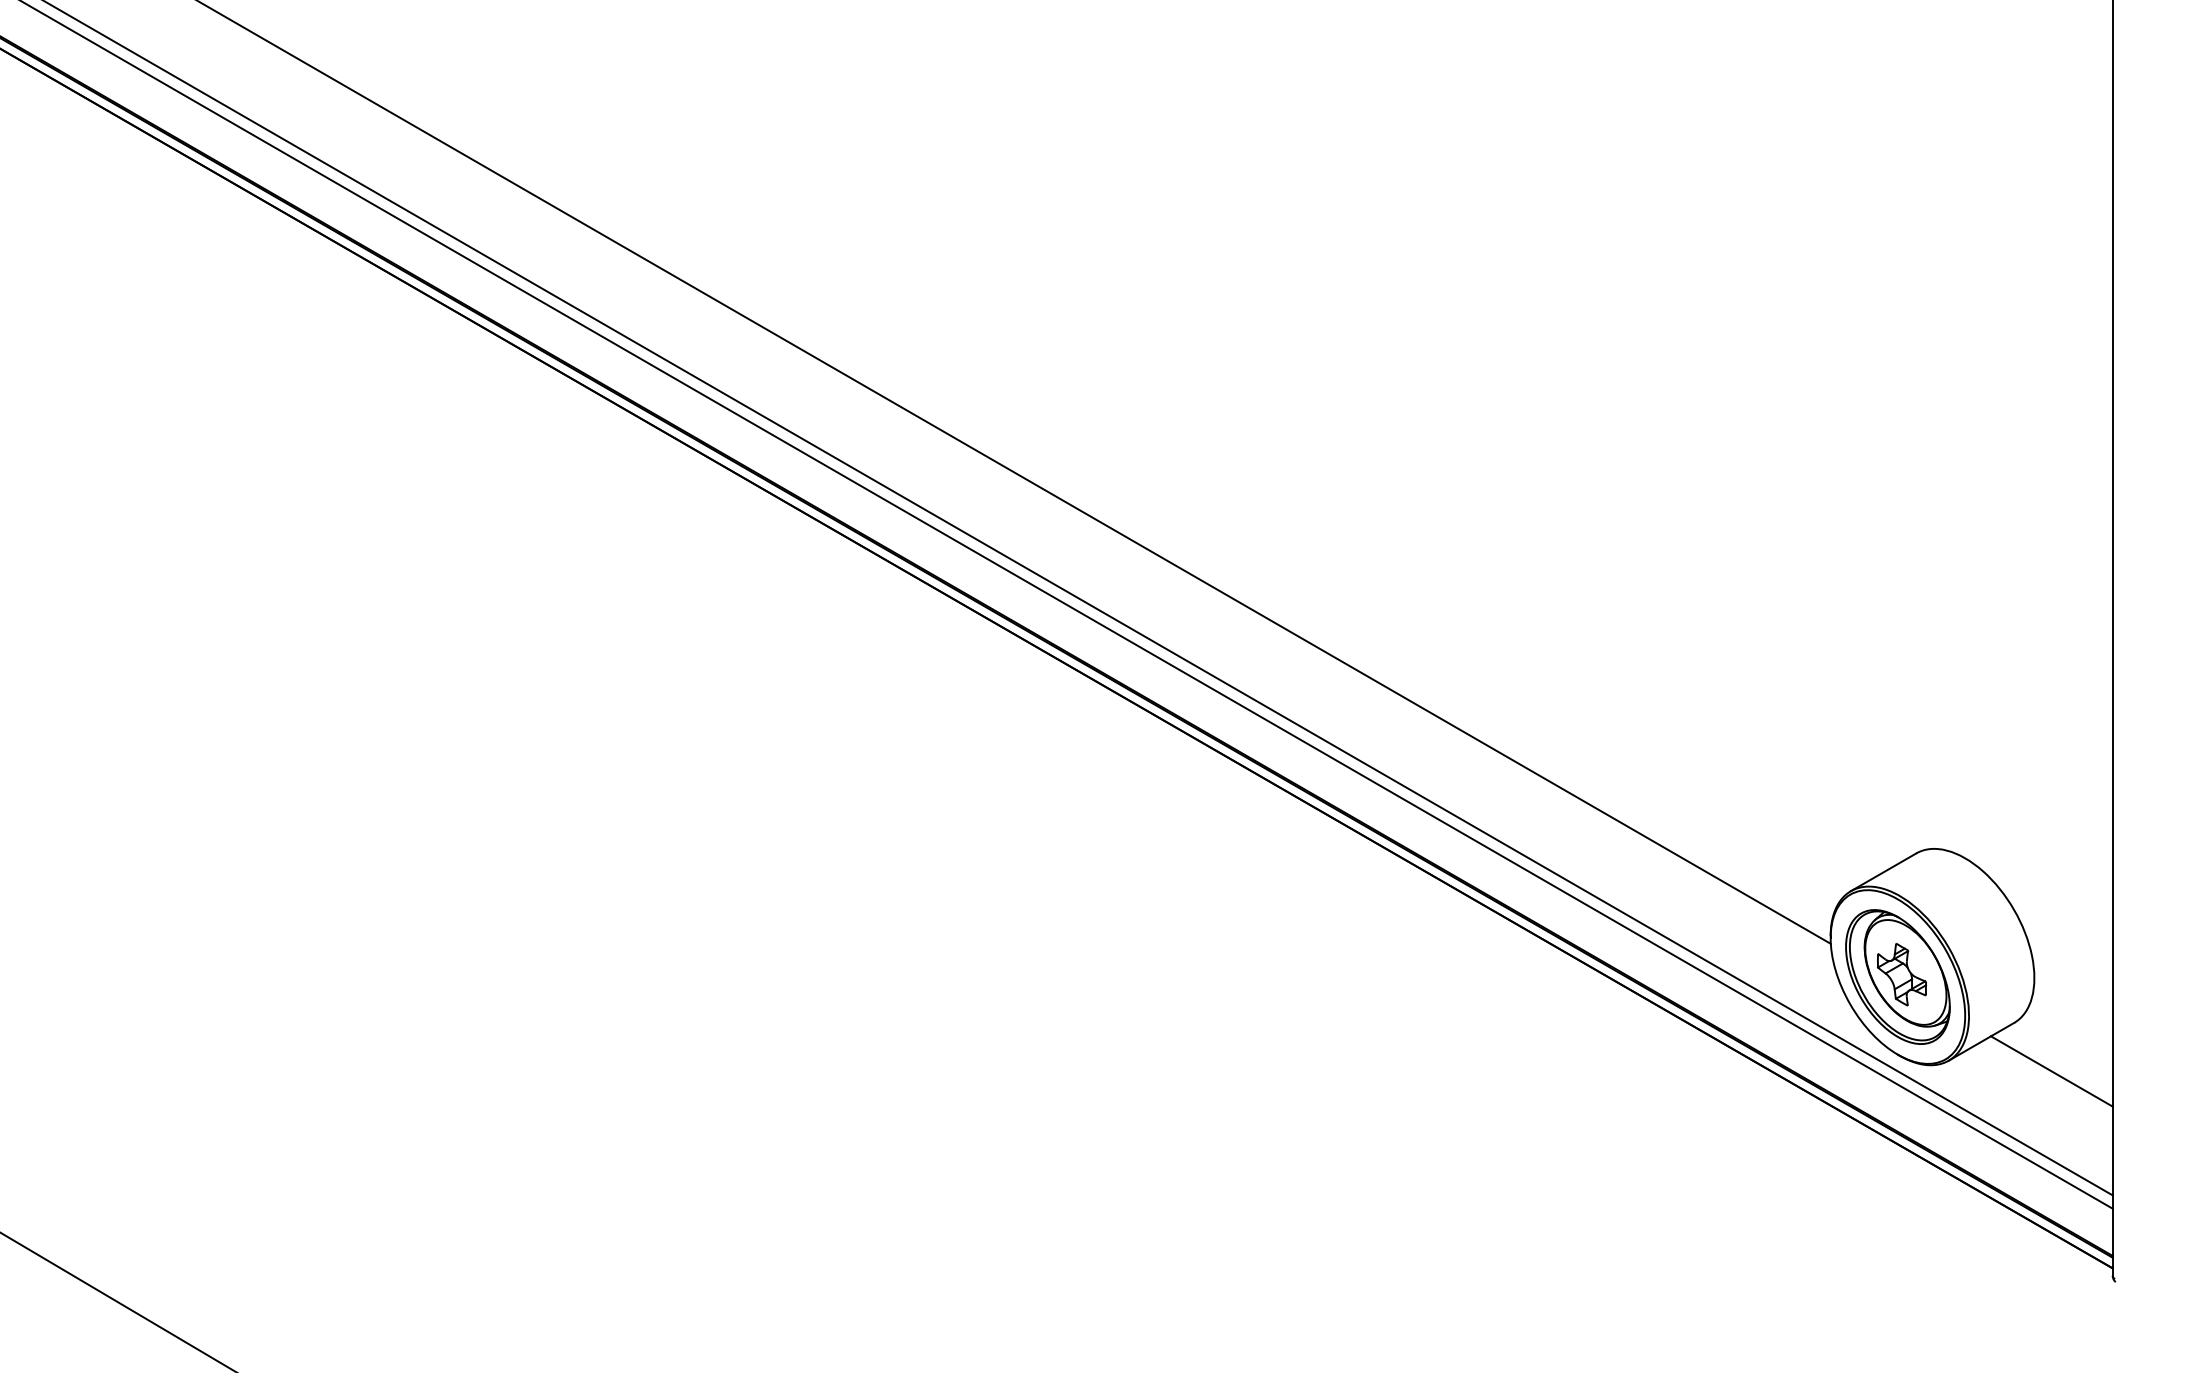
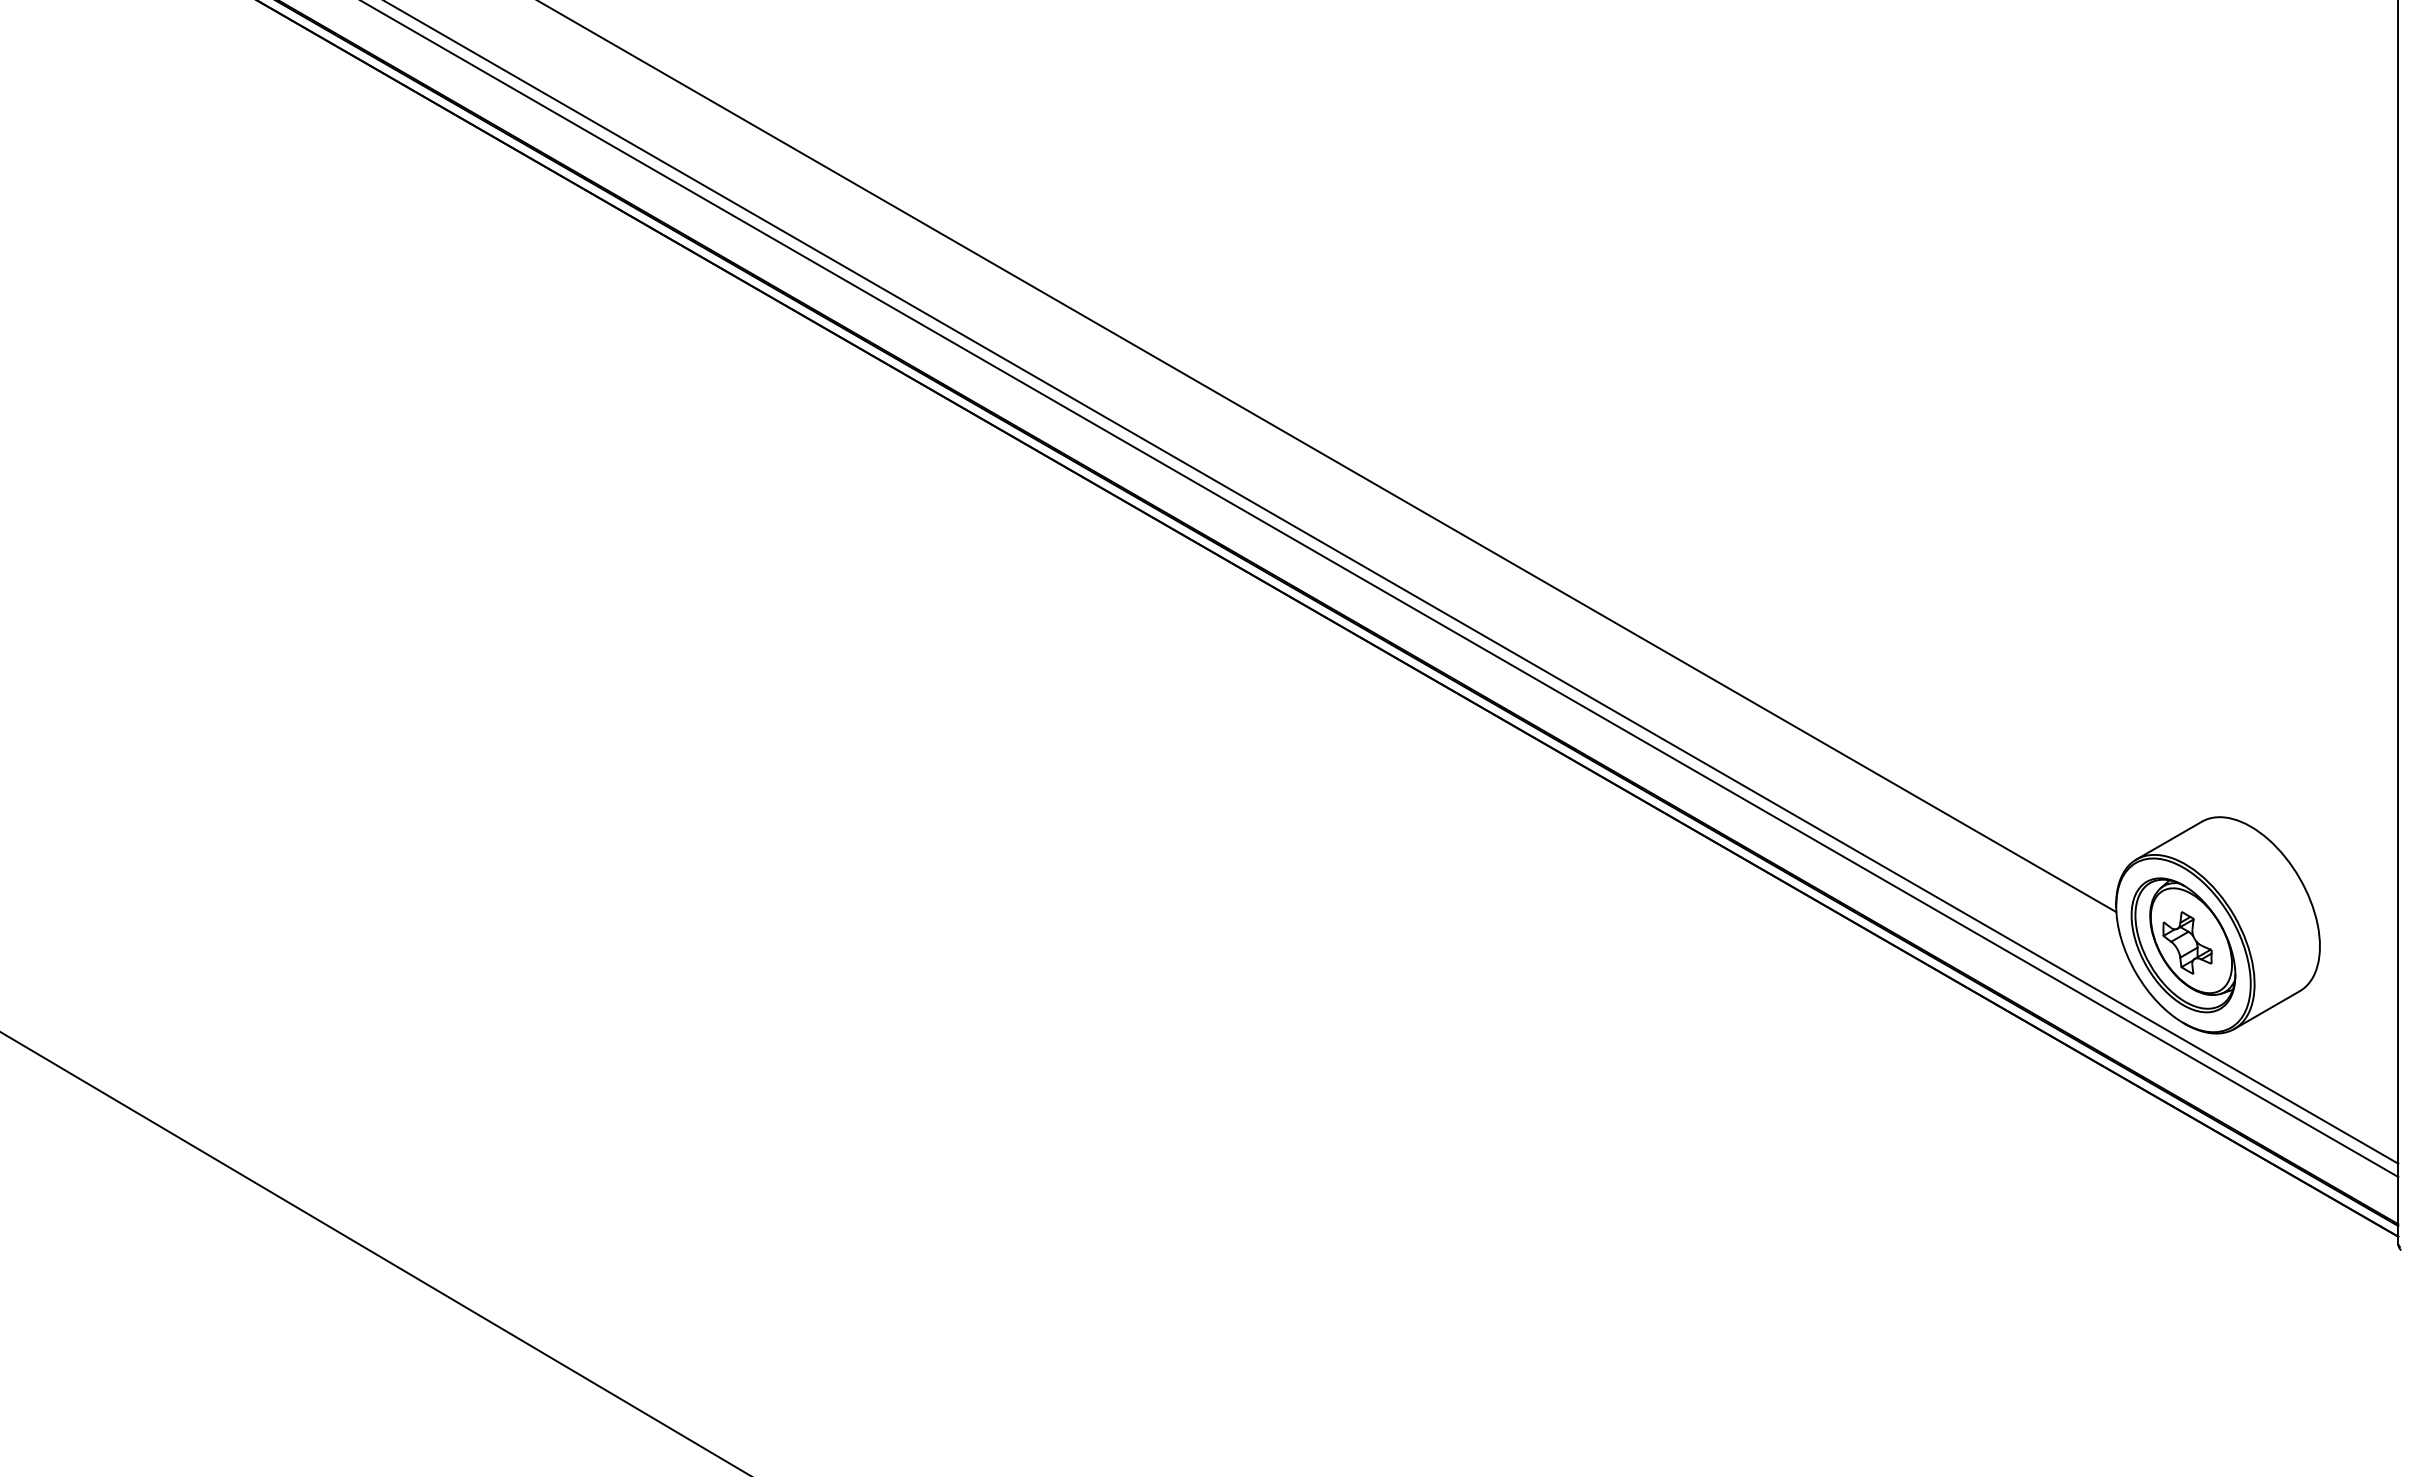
line: (2051, 1071) -> (2337, 1039), removed

